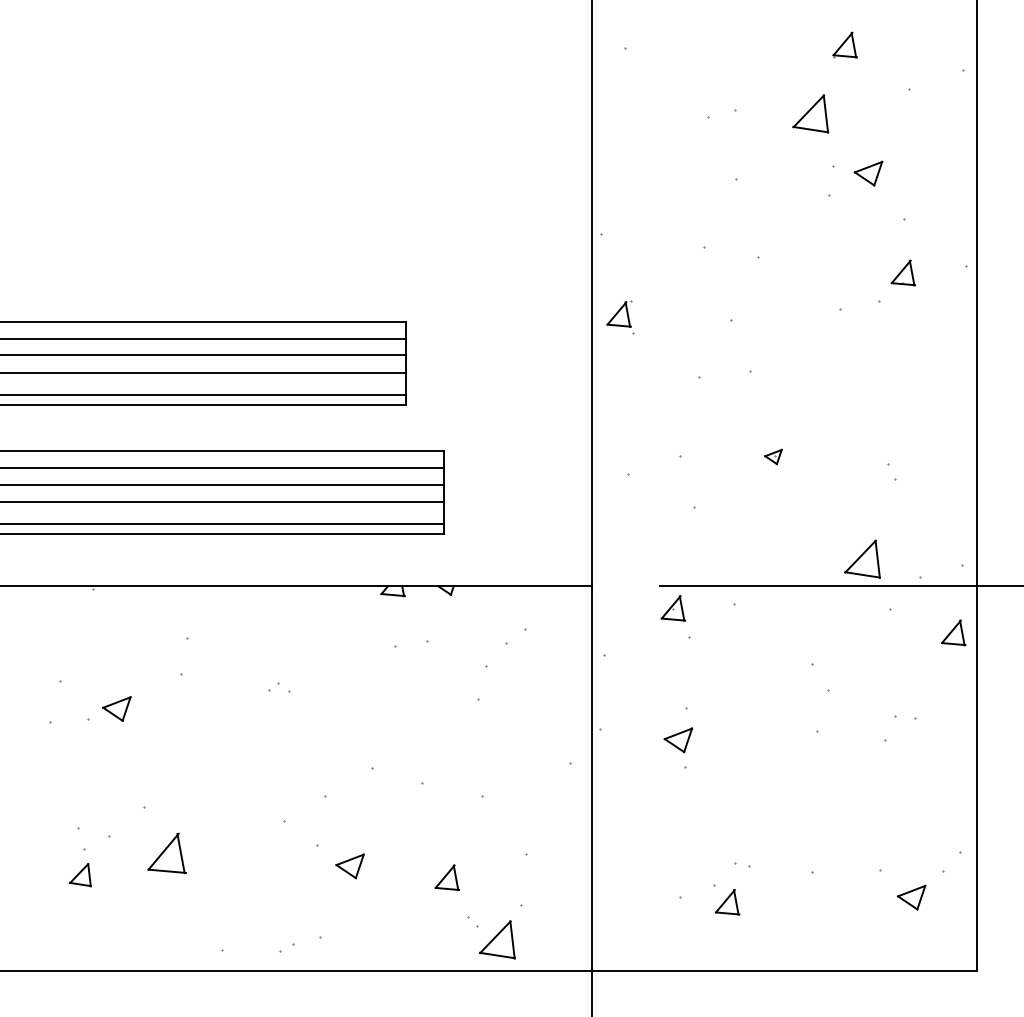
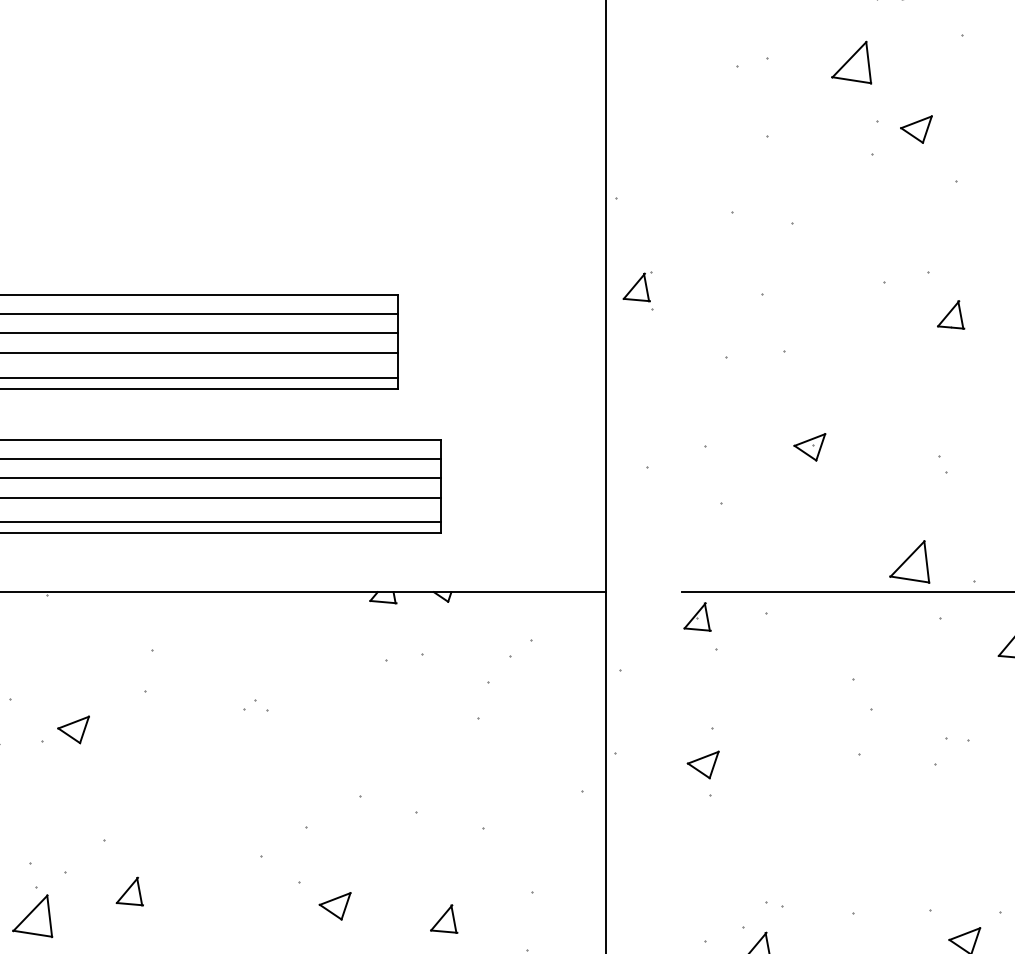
part: (903, 272) -> (951, 314), moved
part: (773, 456) -> (809, 446), size x1.67
part: (166, 852) -> (129, 890), size x0.62
part: (80, 874) -> (32, 915), size x1.67

